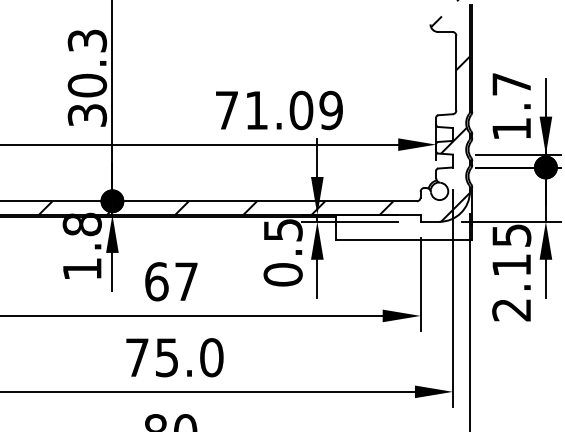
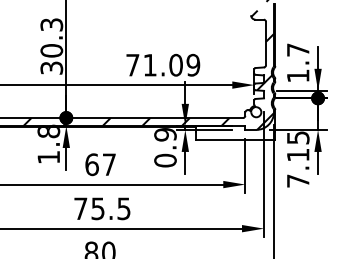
text: (283, 229) -> (165, 134), 0.5 -> 0.9
text: (510, 308) -> (297, 180), 2.15 -> 7.15
text: (210, 357) -> (123, 208), 75.0 -> 75.5

